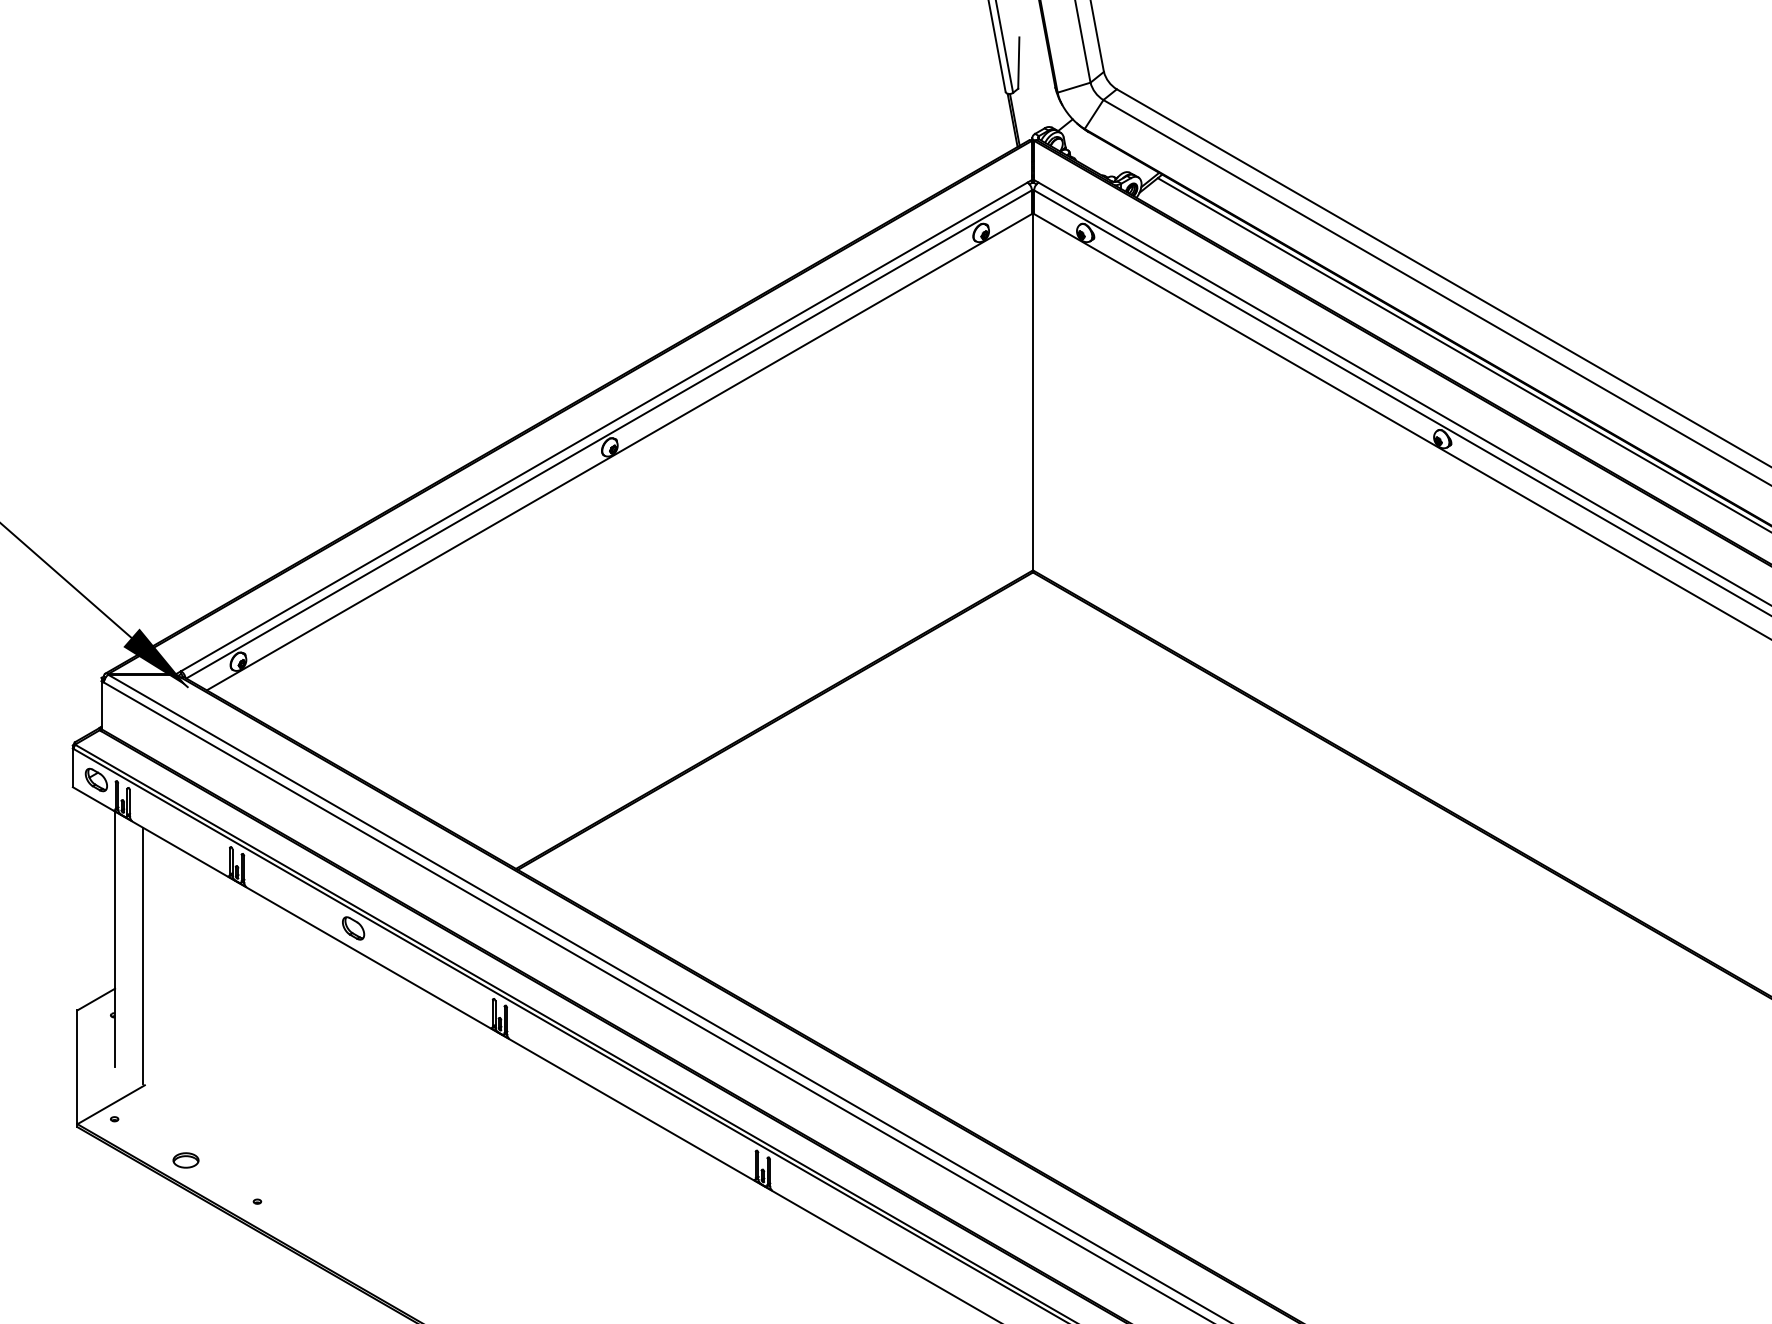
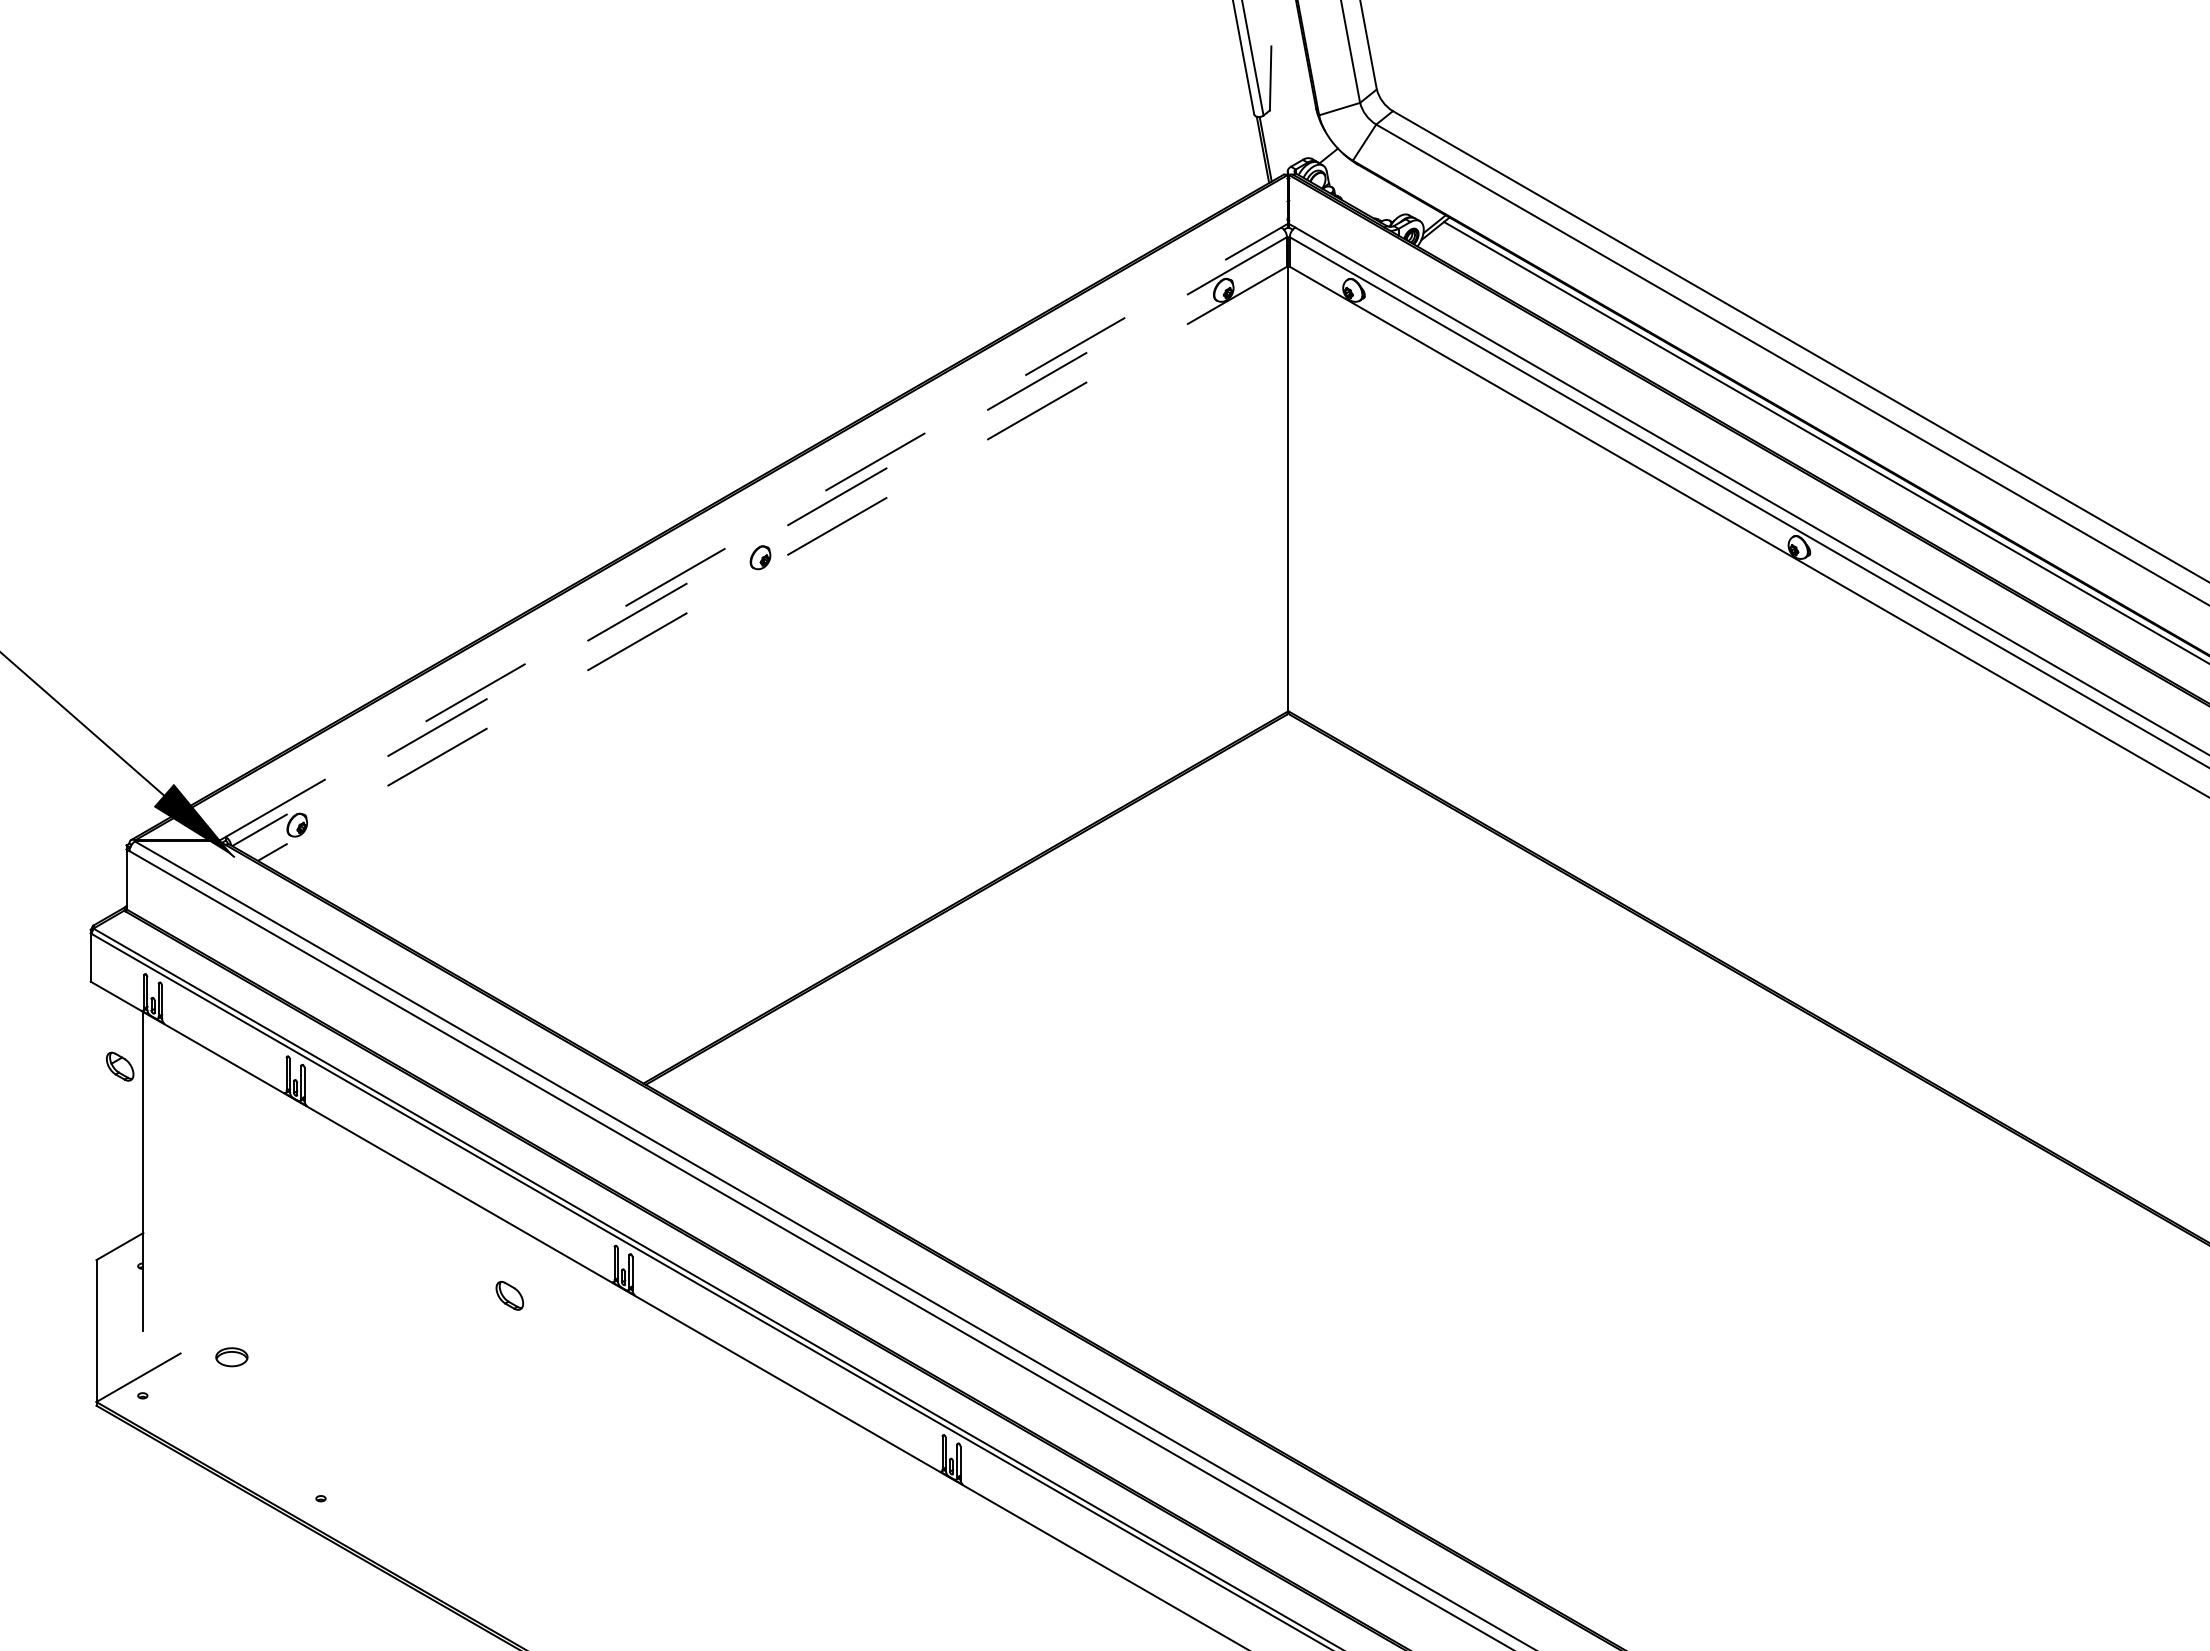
line: (605, 427) -> (754, 532), solid -> dashed
line: (609, 434) -> (759, 541), solid -> dashed
line: (619, 452) -> (772, 564), solid -> dashed
part: (96, 779) -> (120, 1066), moved
part: (353, 928) -> (509, 1295), moved
line: (143, 956) -> (178, 1192), removed
part: (185, 1160) -> (231, 1357), moved

